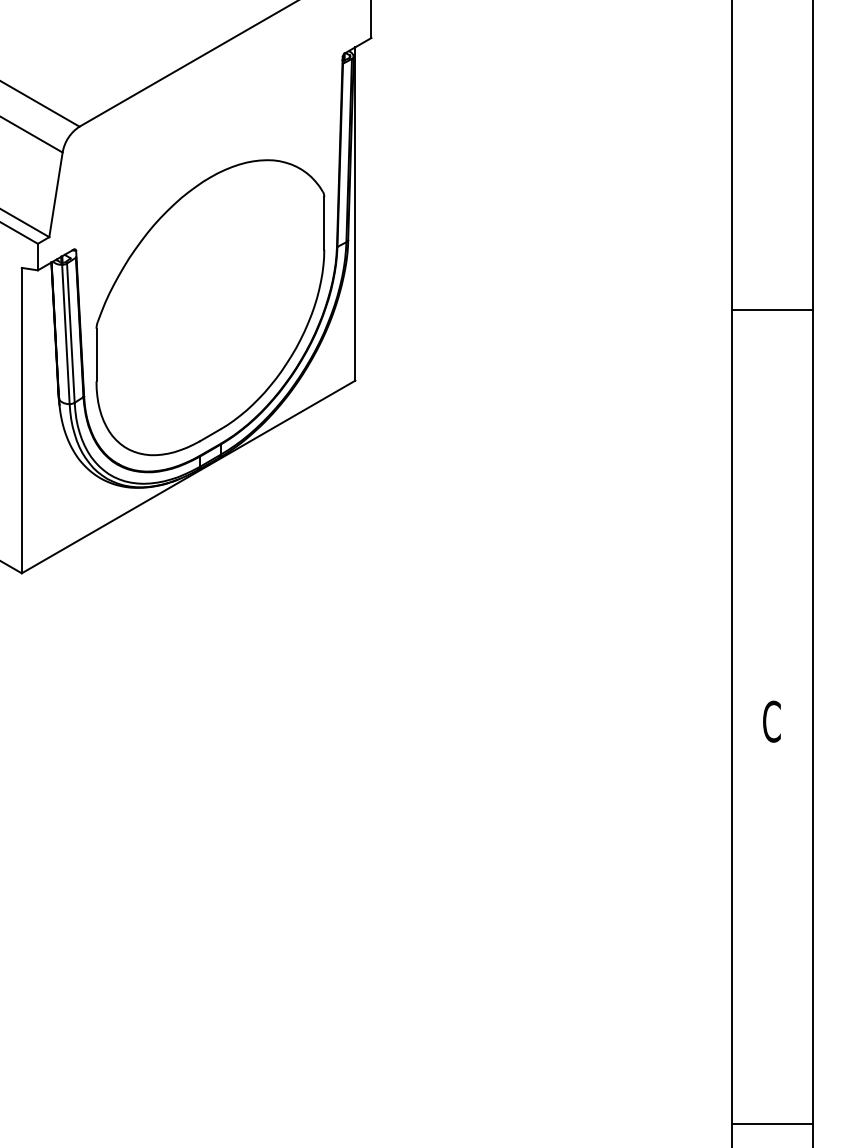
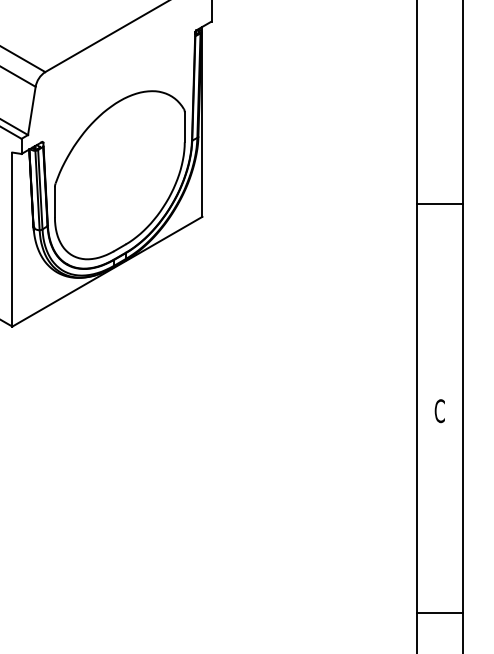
line: (771, 309) -> (439, 203), moved
line: (771, 1124) -> (439, 613), moved

